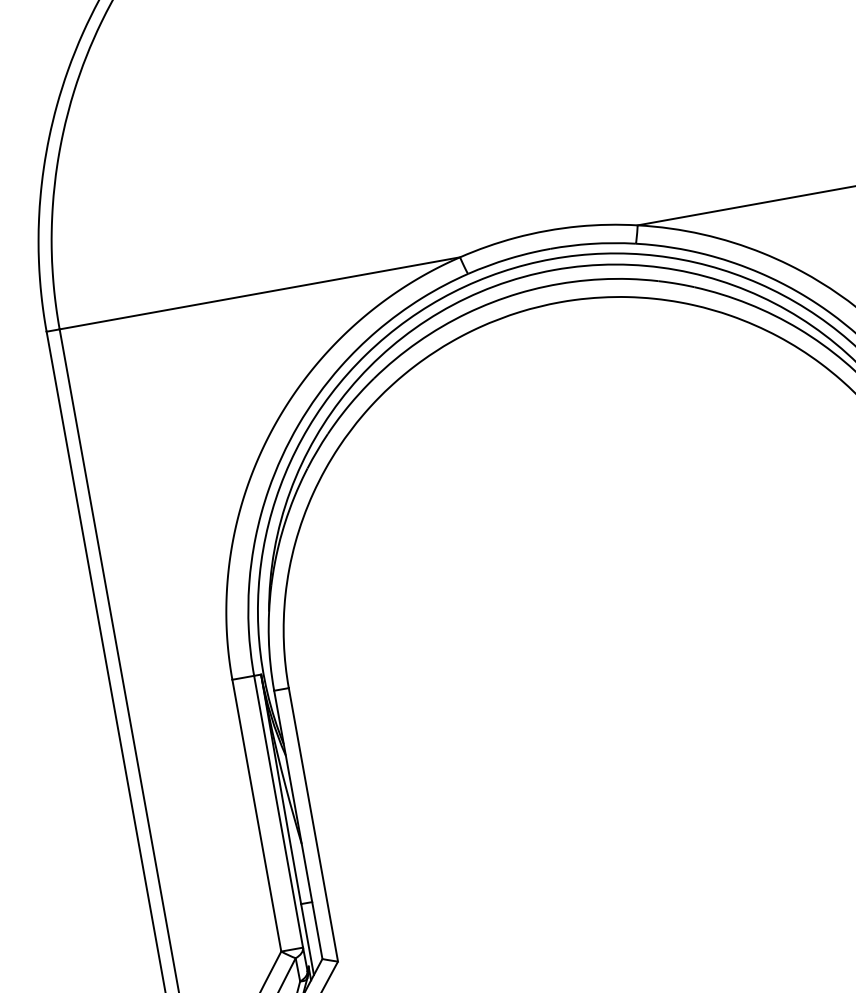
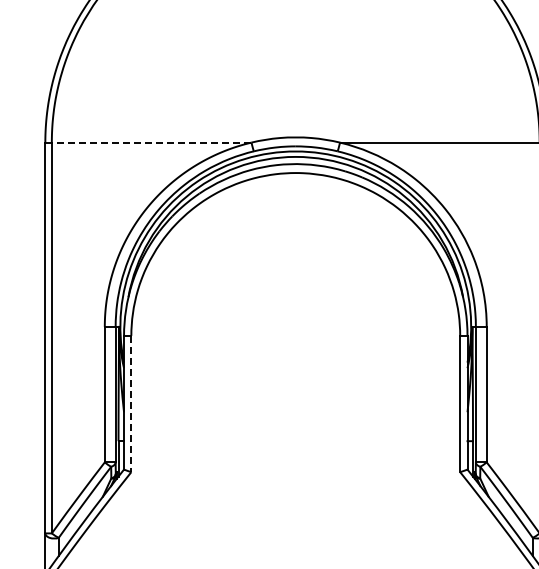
line: (259, 293) -> (151, 142), solid -> dashed
line: (313, 825) -> (131, 404), solid -> dashed

